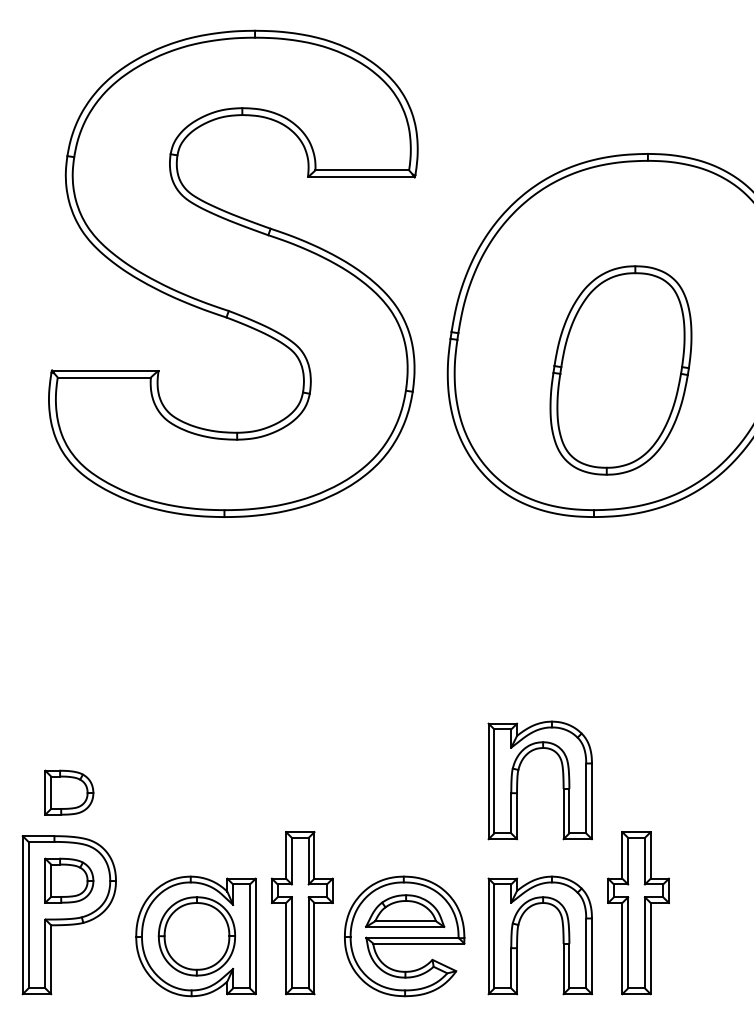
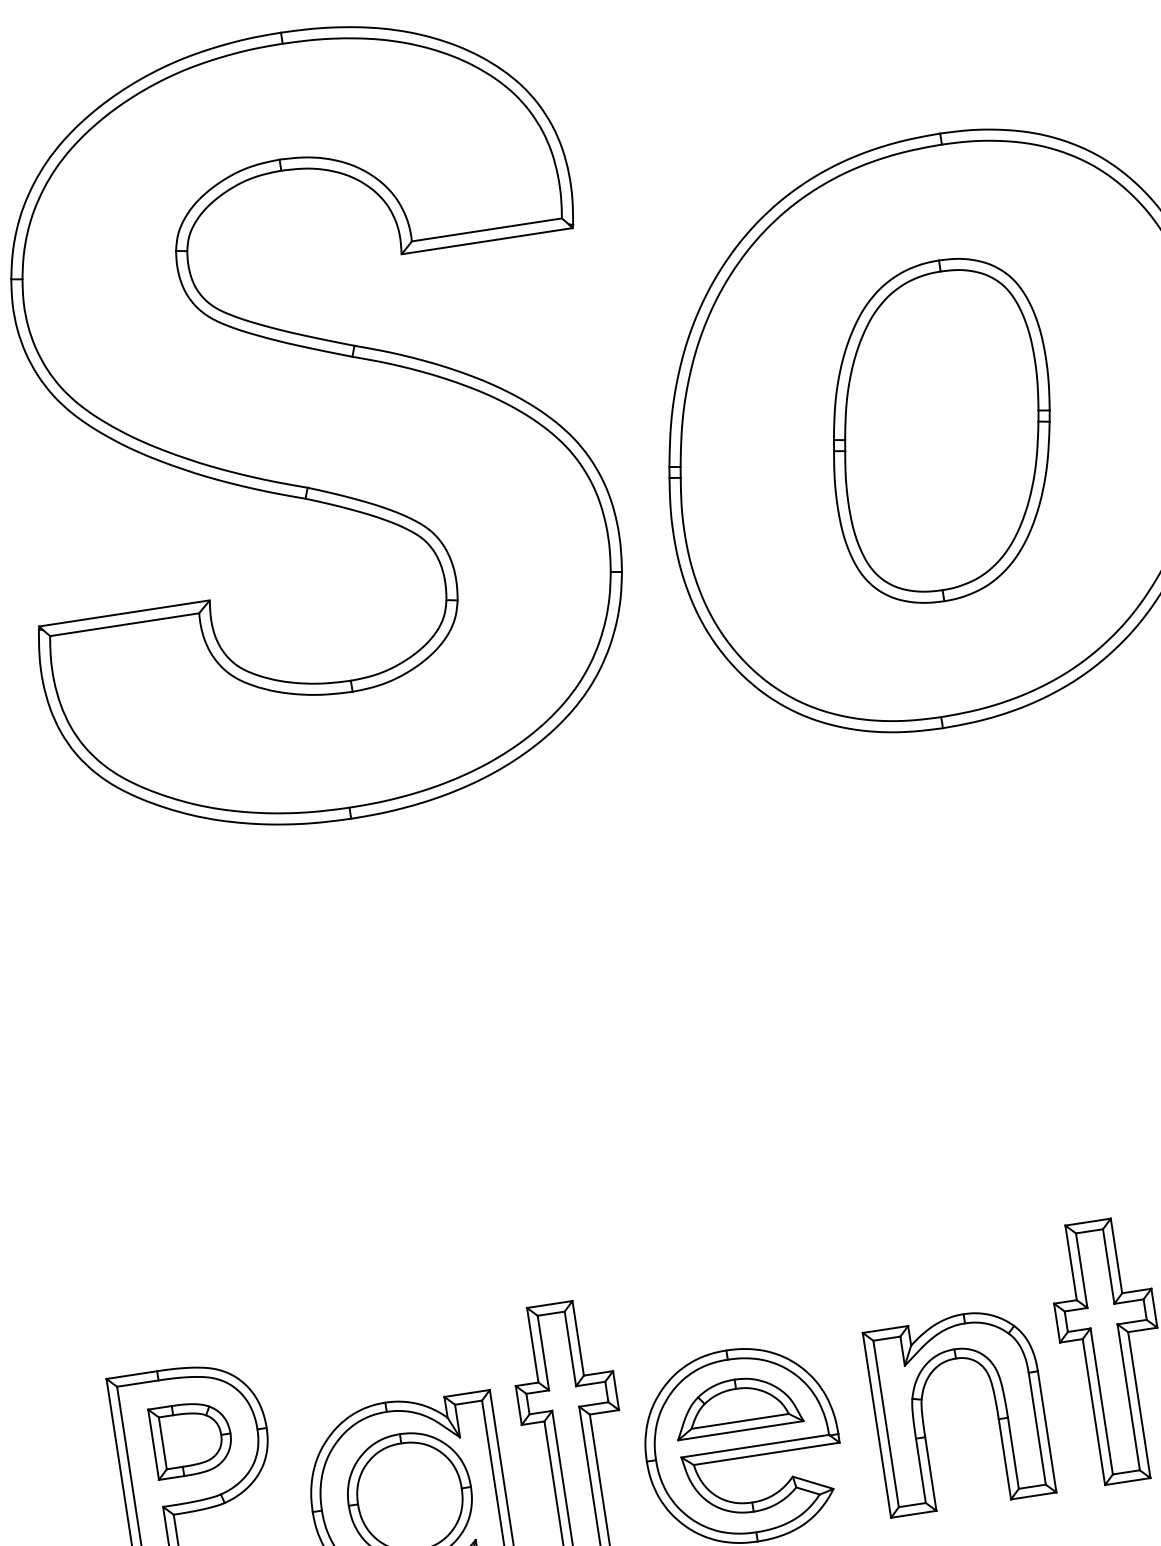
part: (620, 370) -> (940, 430), moved
part: (518, 780) -> (886, 1168), removed
part: (69, 792) -> (170, 1297), removed

